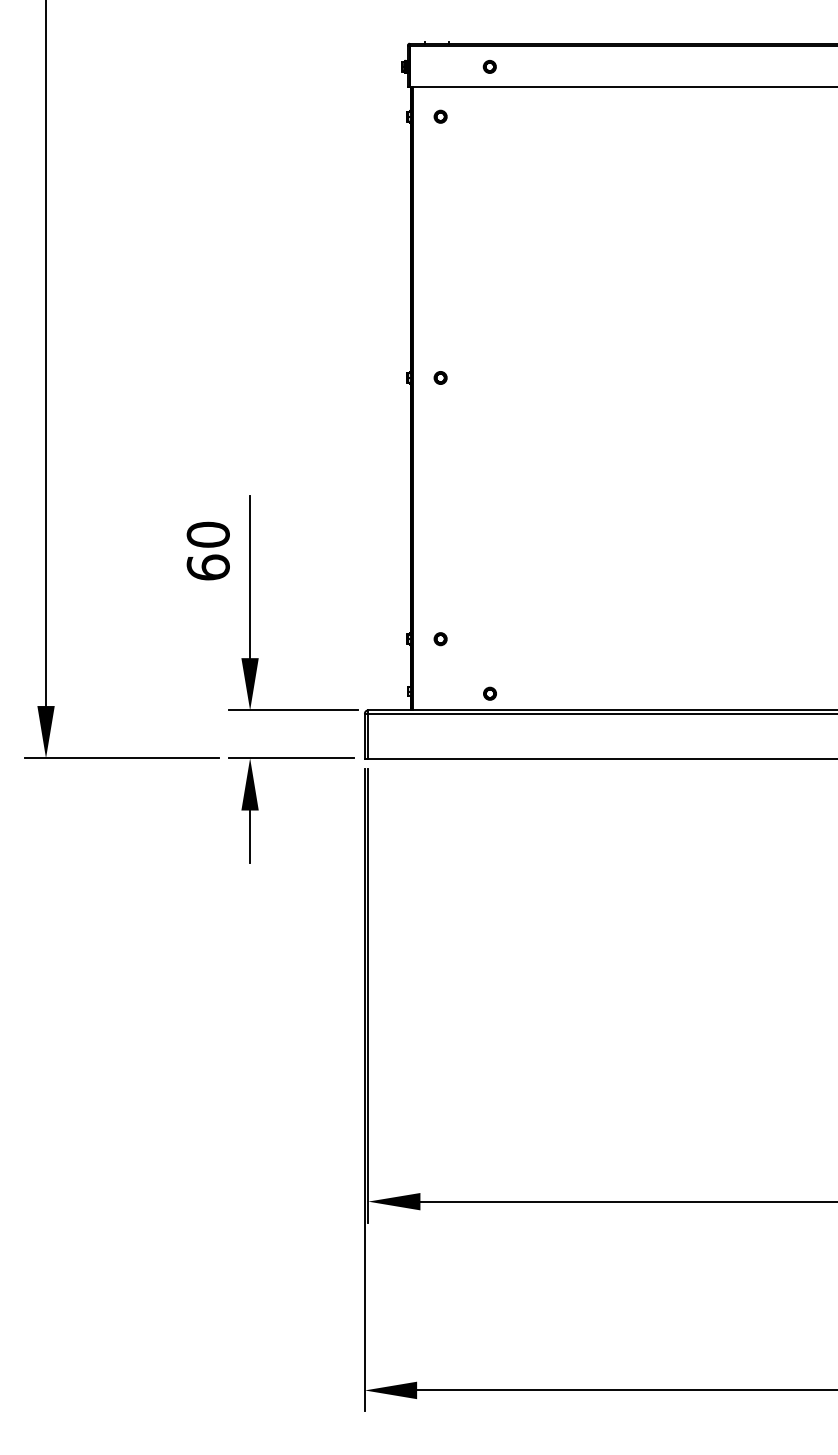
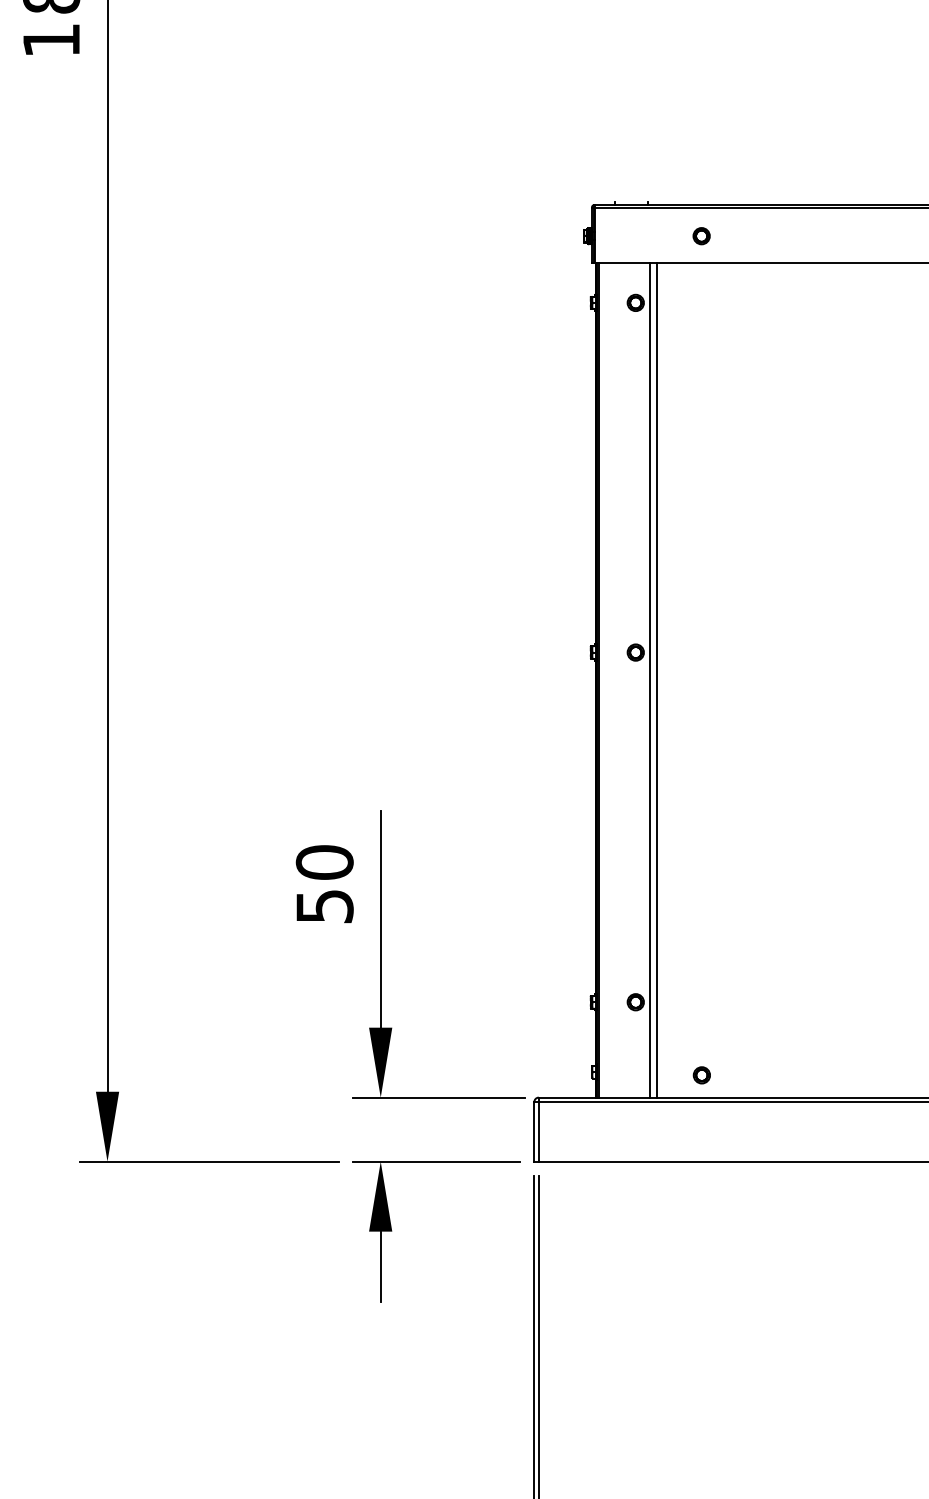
line: (451, 398) -> (650, 680), added
line: (456, 398) -> (657, 680), added
text: (207, 567) -> (323, 906), 60 -> 50

